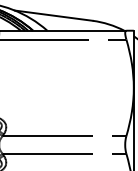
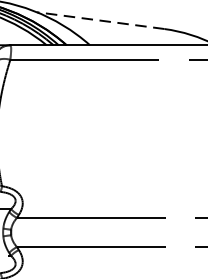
line: (53, 15) -> (100, 20), solid -> dashed

